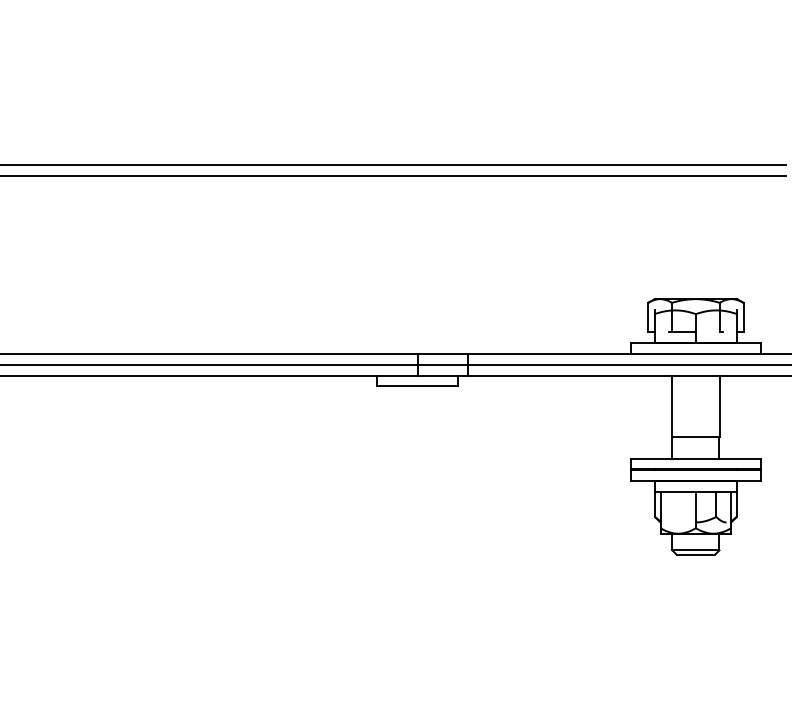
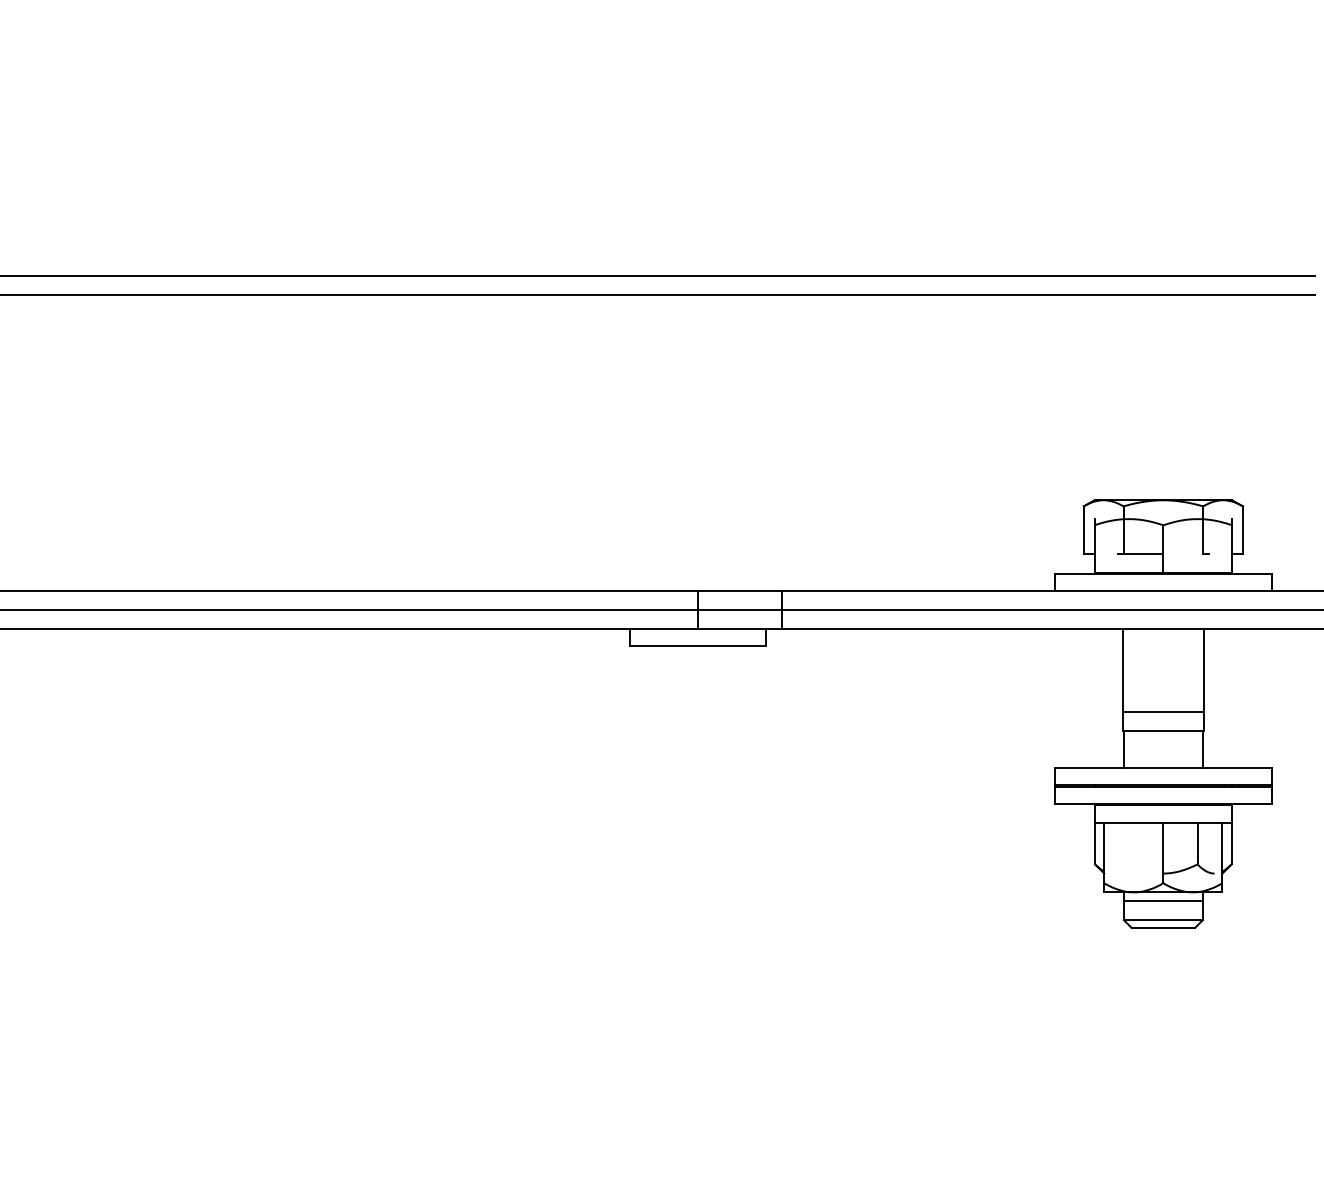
line: (695, 425) -> (1162, 711), added
line: (695, 539) -> (1162, 902), added

